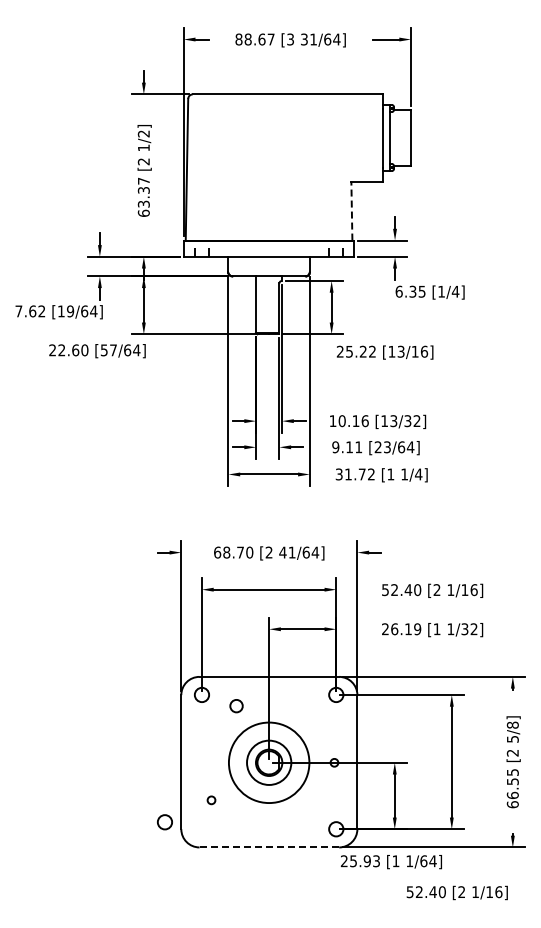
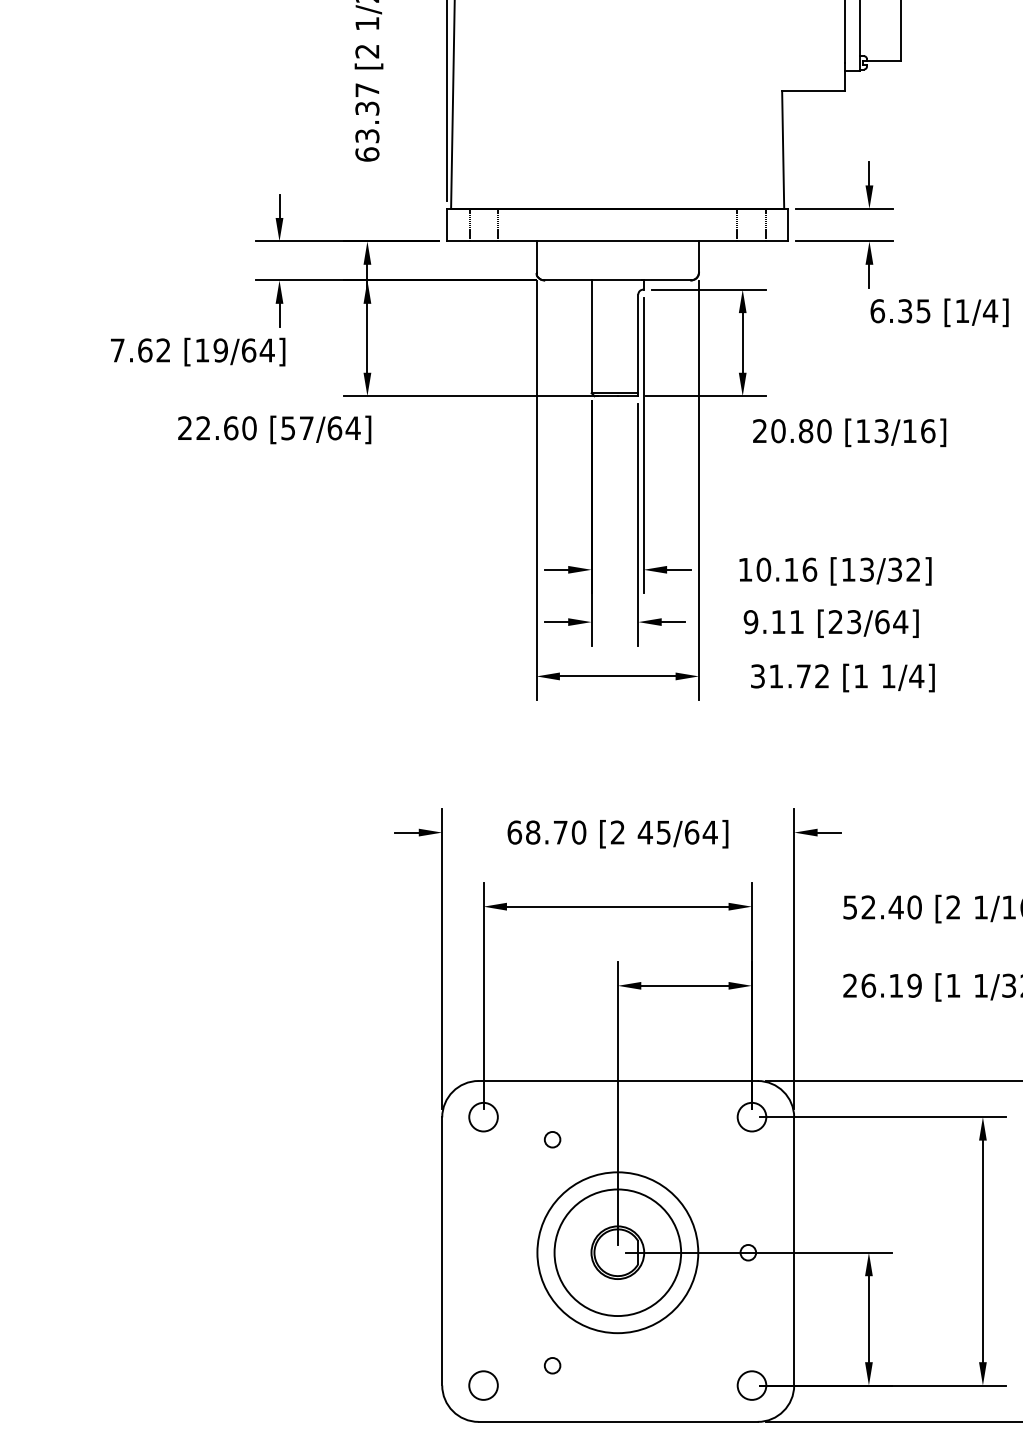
line: (351, 210) -> (782, 148), dashed -> solid
text: (361, 351) -> (802, 430), 25.22 -> 20.80
text: (291, 552) -> (662, 832), 41/64] -> 45/64]
circle: (236, 706) -> (552, 1140), size x0.62
circle: (268, 762) -> (616, 1252), size x1.43
circle: (211, 800) -> (552, 1366), moved
circle: (164, 822) -> (482, 1386), moved
line: (269, 847) -> (618, 1422), dashed -> solid

